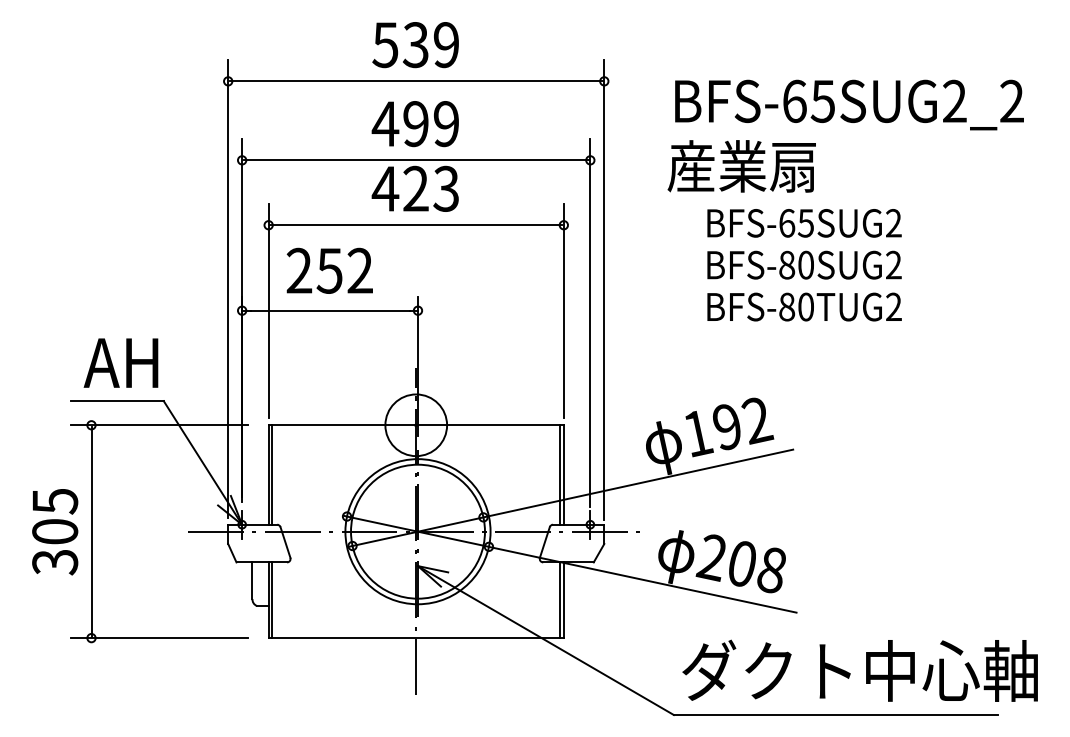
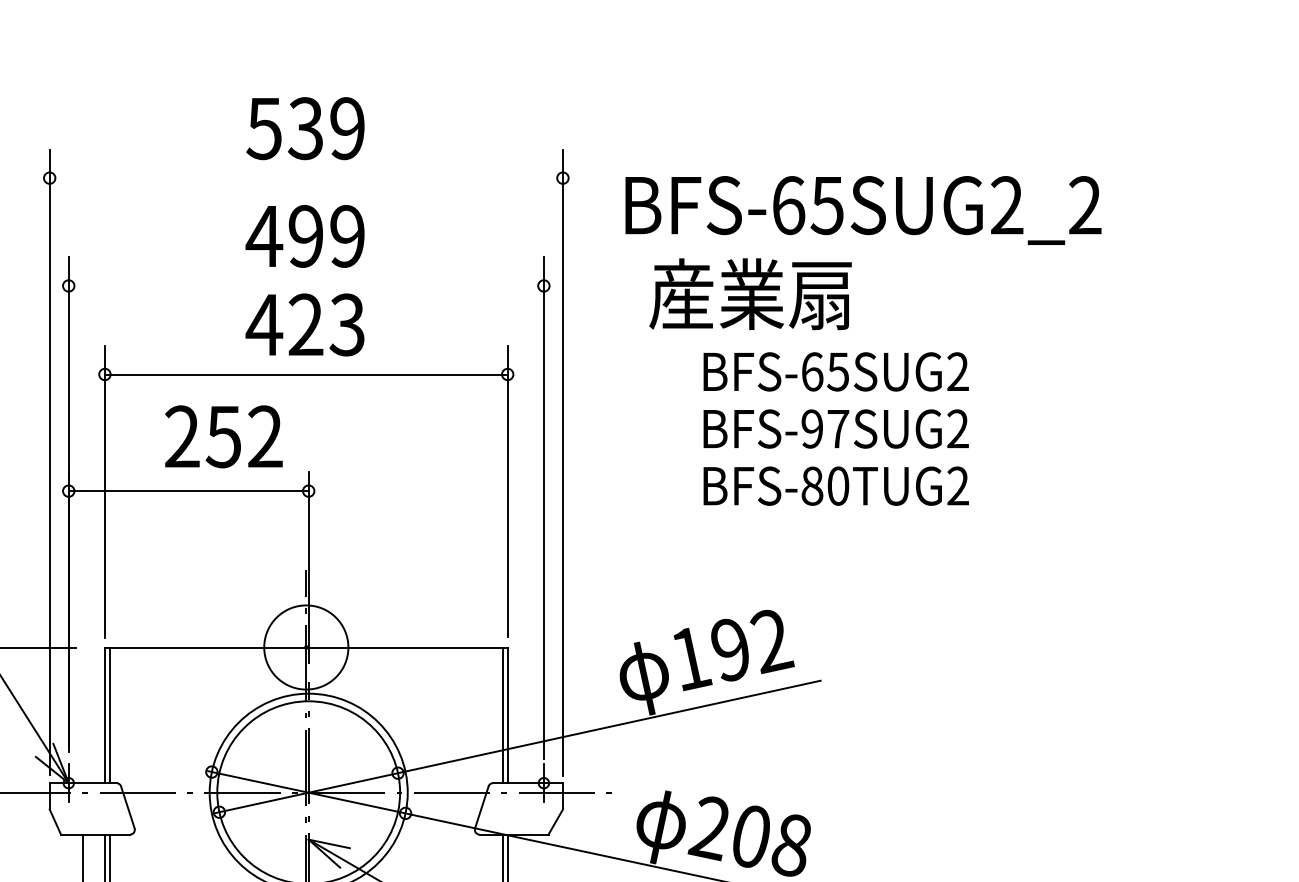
line: (415, 81) -> (305, 178), removed
text: (849, 104) -> (863, 209), moved
line: (415, 160) -> (305, 286), removed
text: (796, 264) -> (825, 428), BFS-80SUG2 -> BFS-97SUG2
text: (329, 270) -> (223, 436), moved

